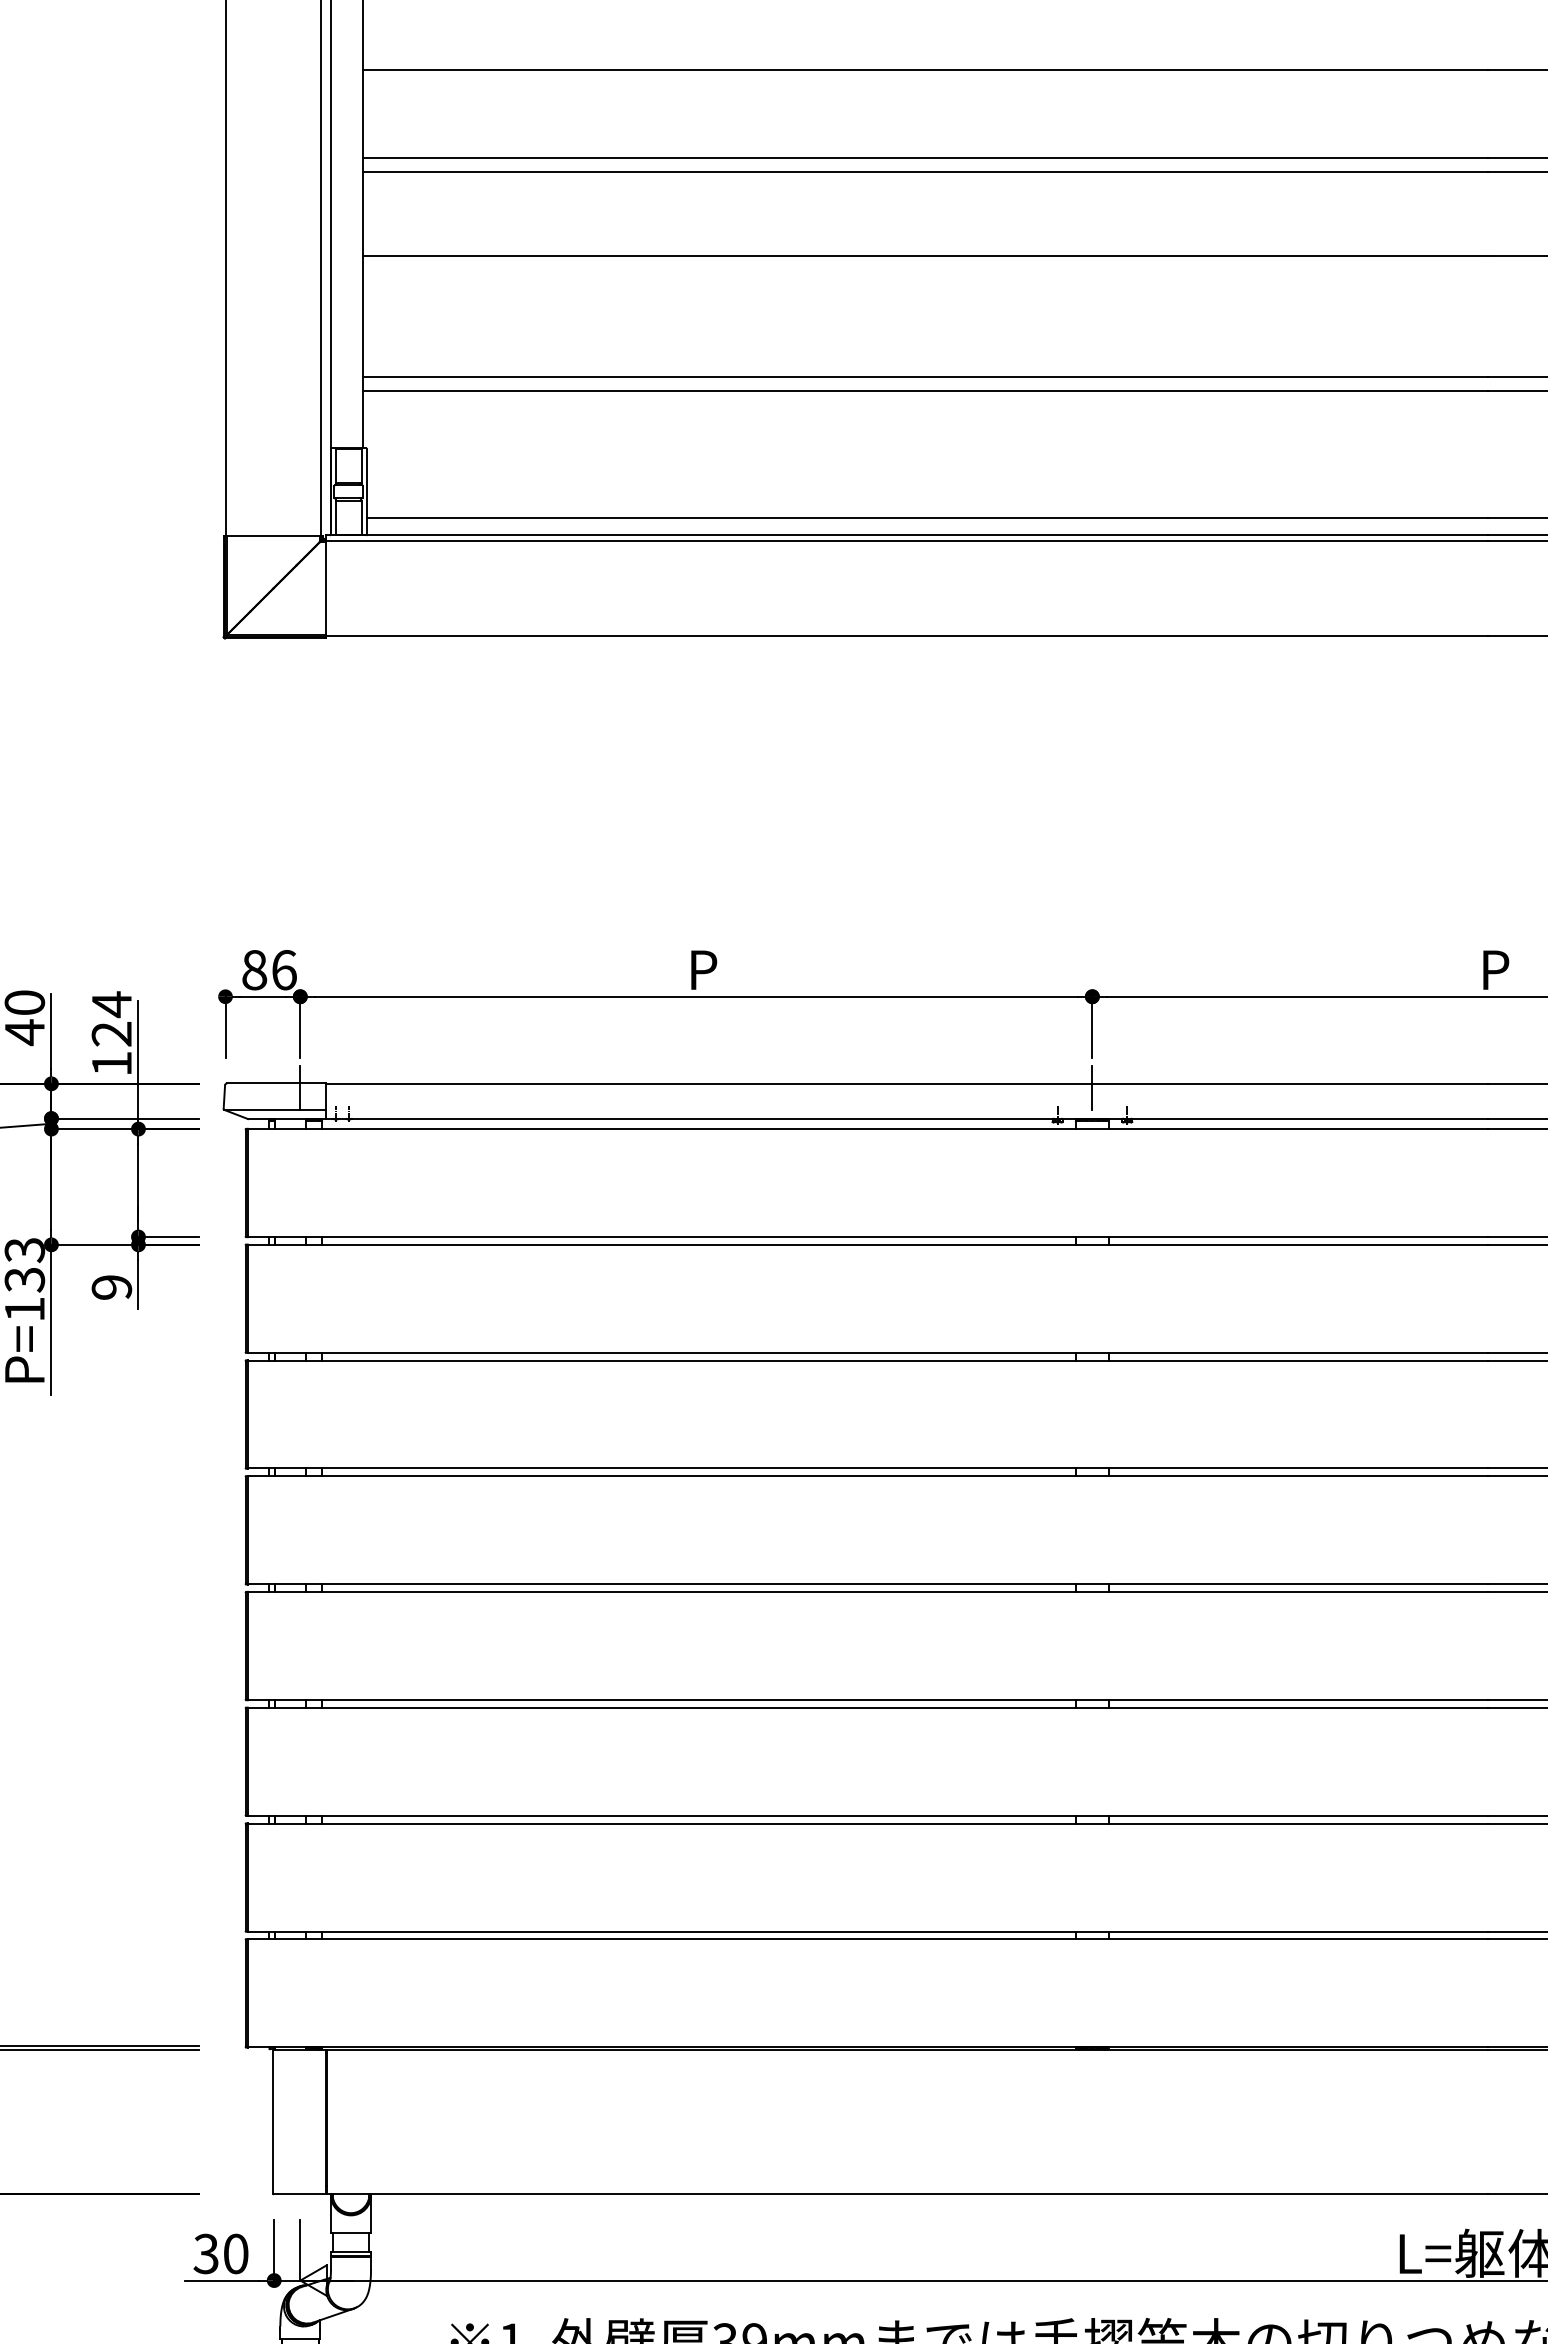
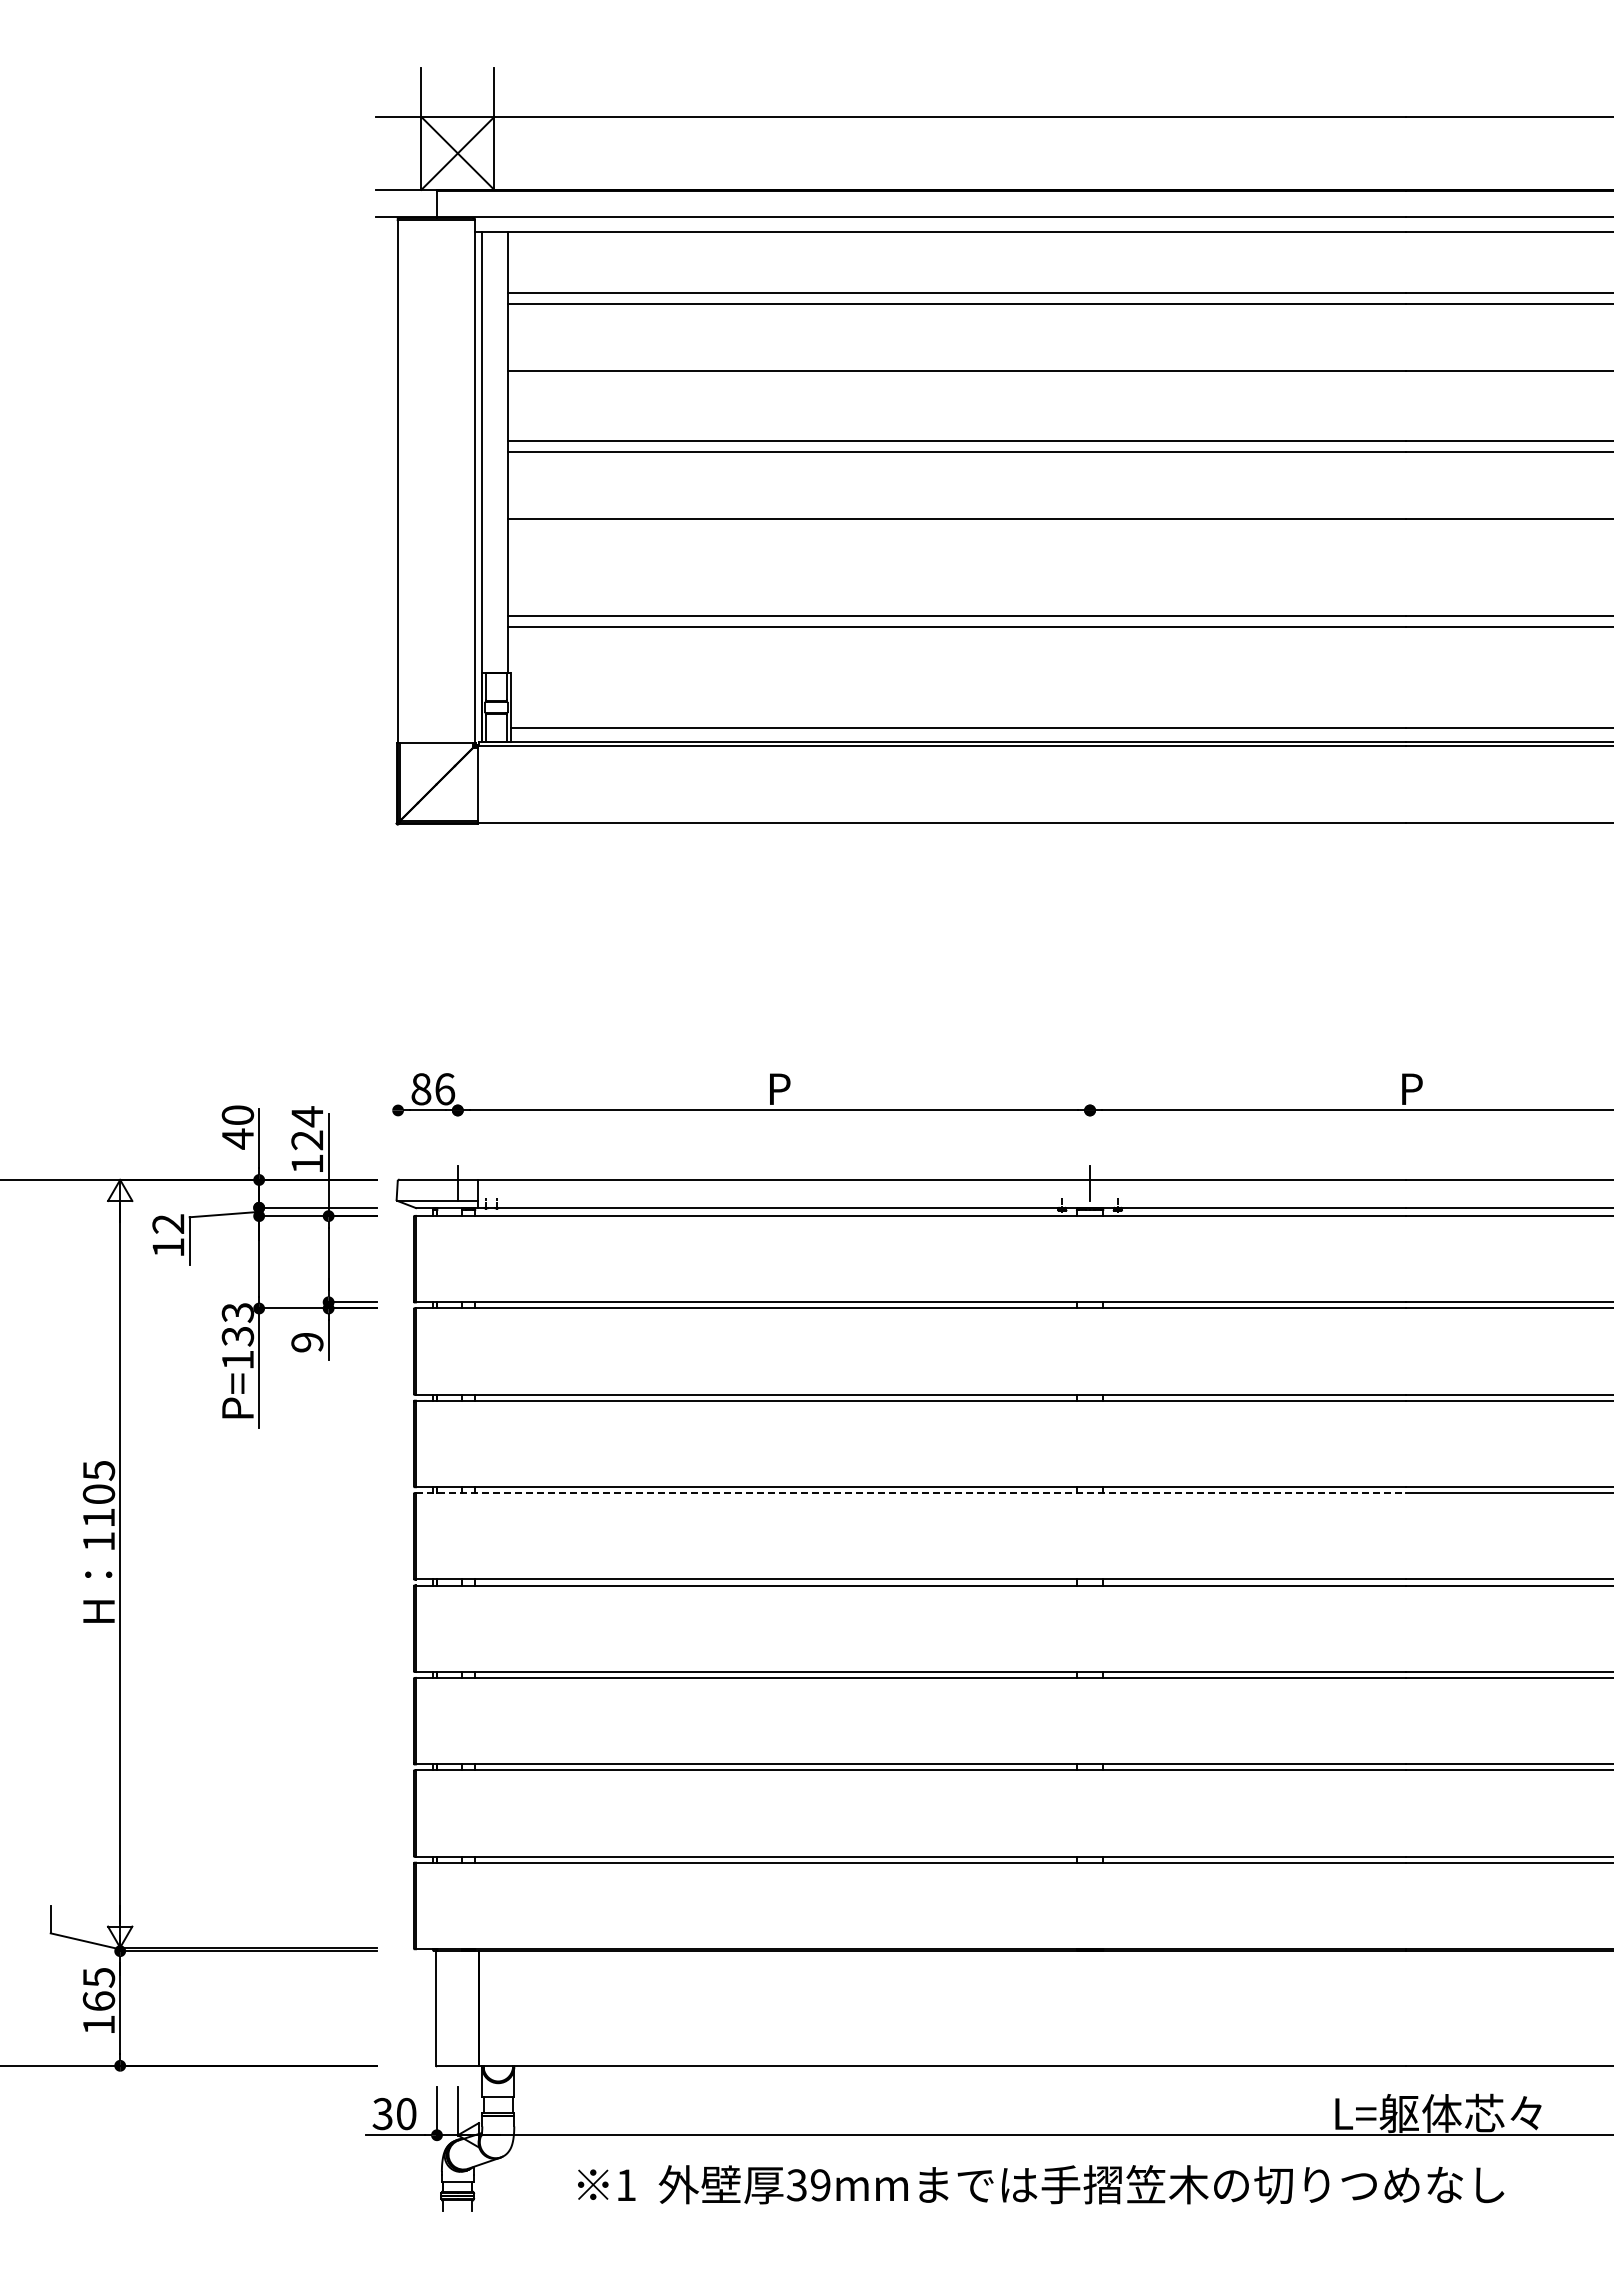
line: (226, 1026) -> (398, 1134), removed
line: (299, 1026) -> (457, 1134), removed
line: (1092, 1026) -> (1090, 1134), removed
line: (868, 1476) -> (911, 1493), solid -> dashed

